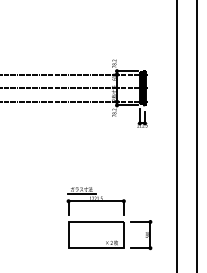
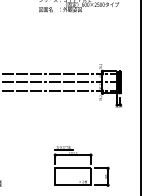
part: (109, 219) -> (81, 166), moved

